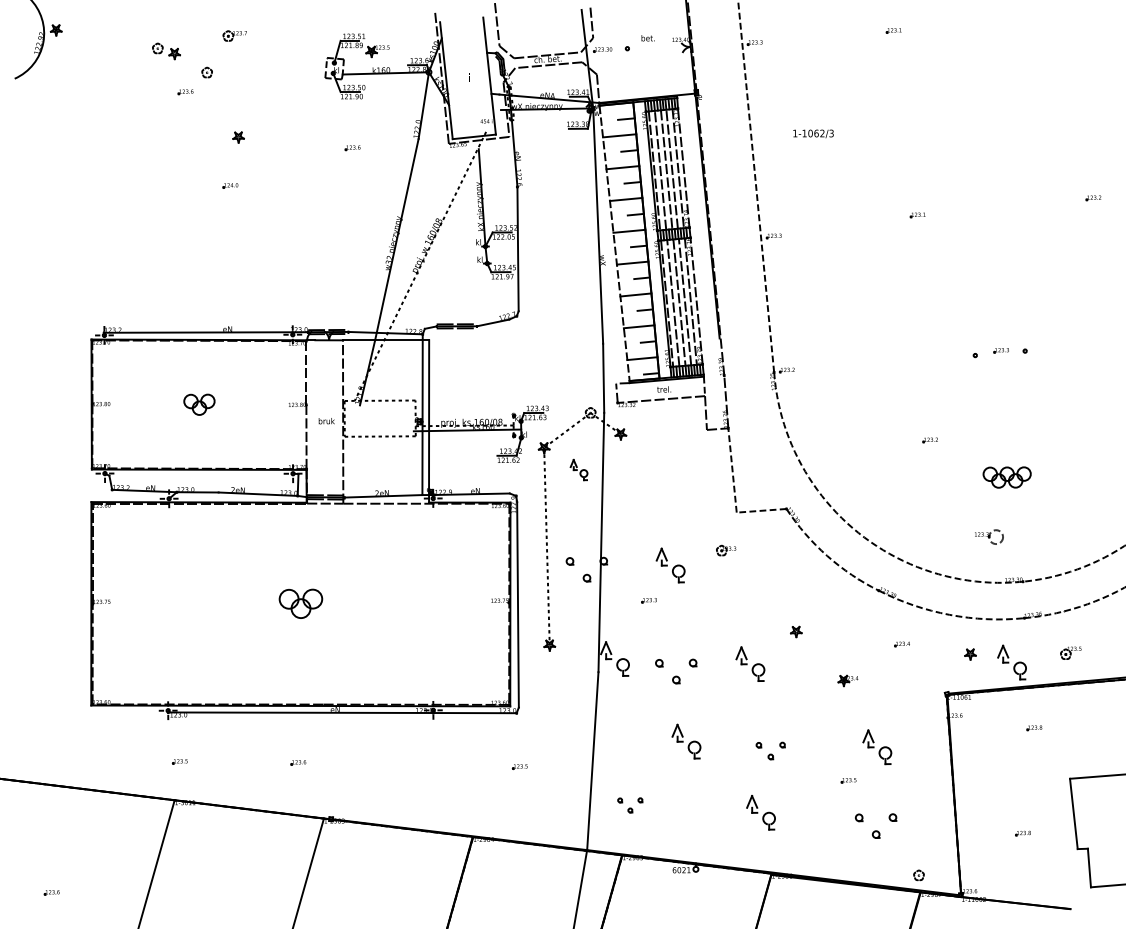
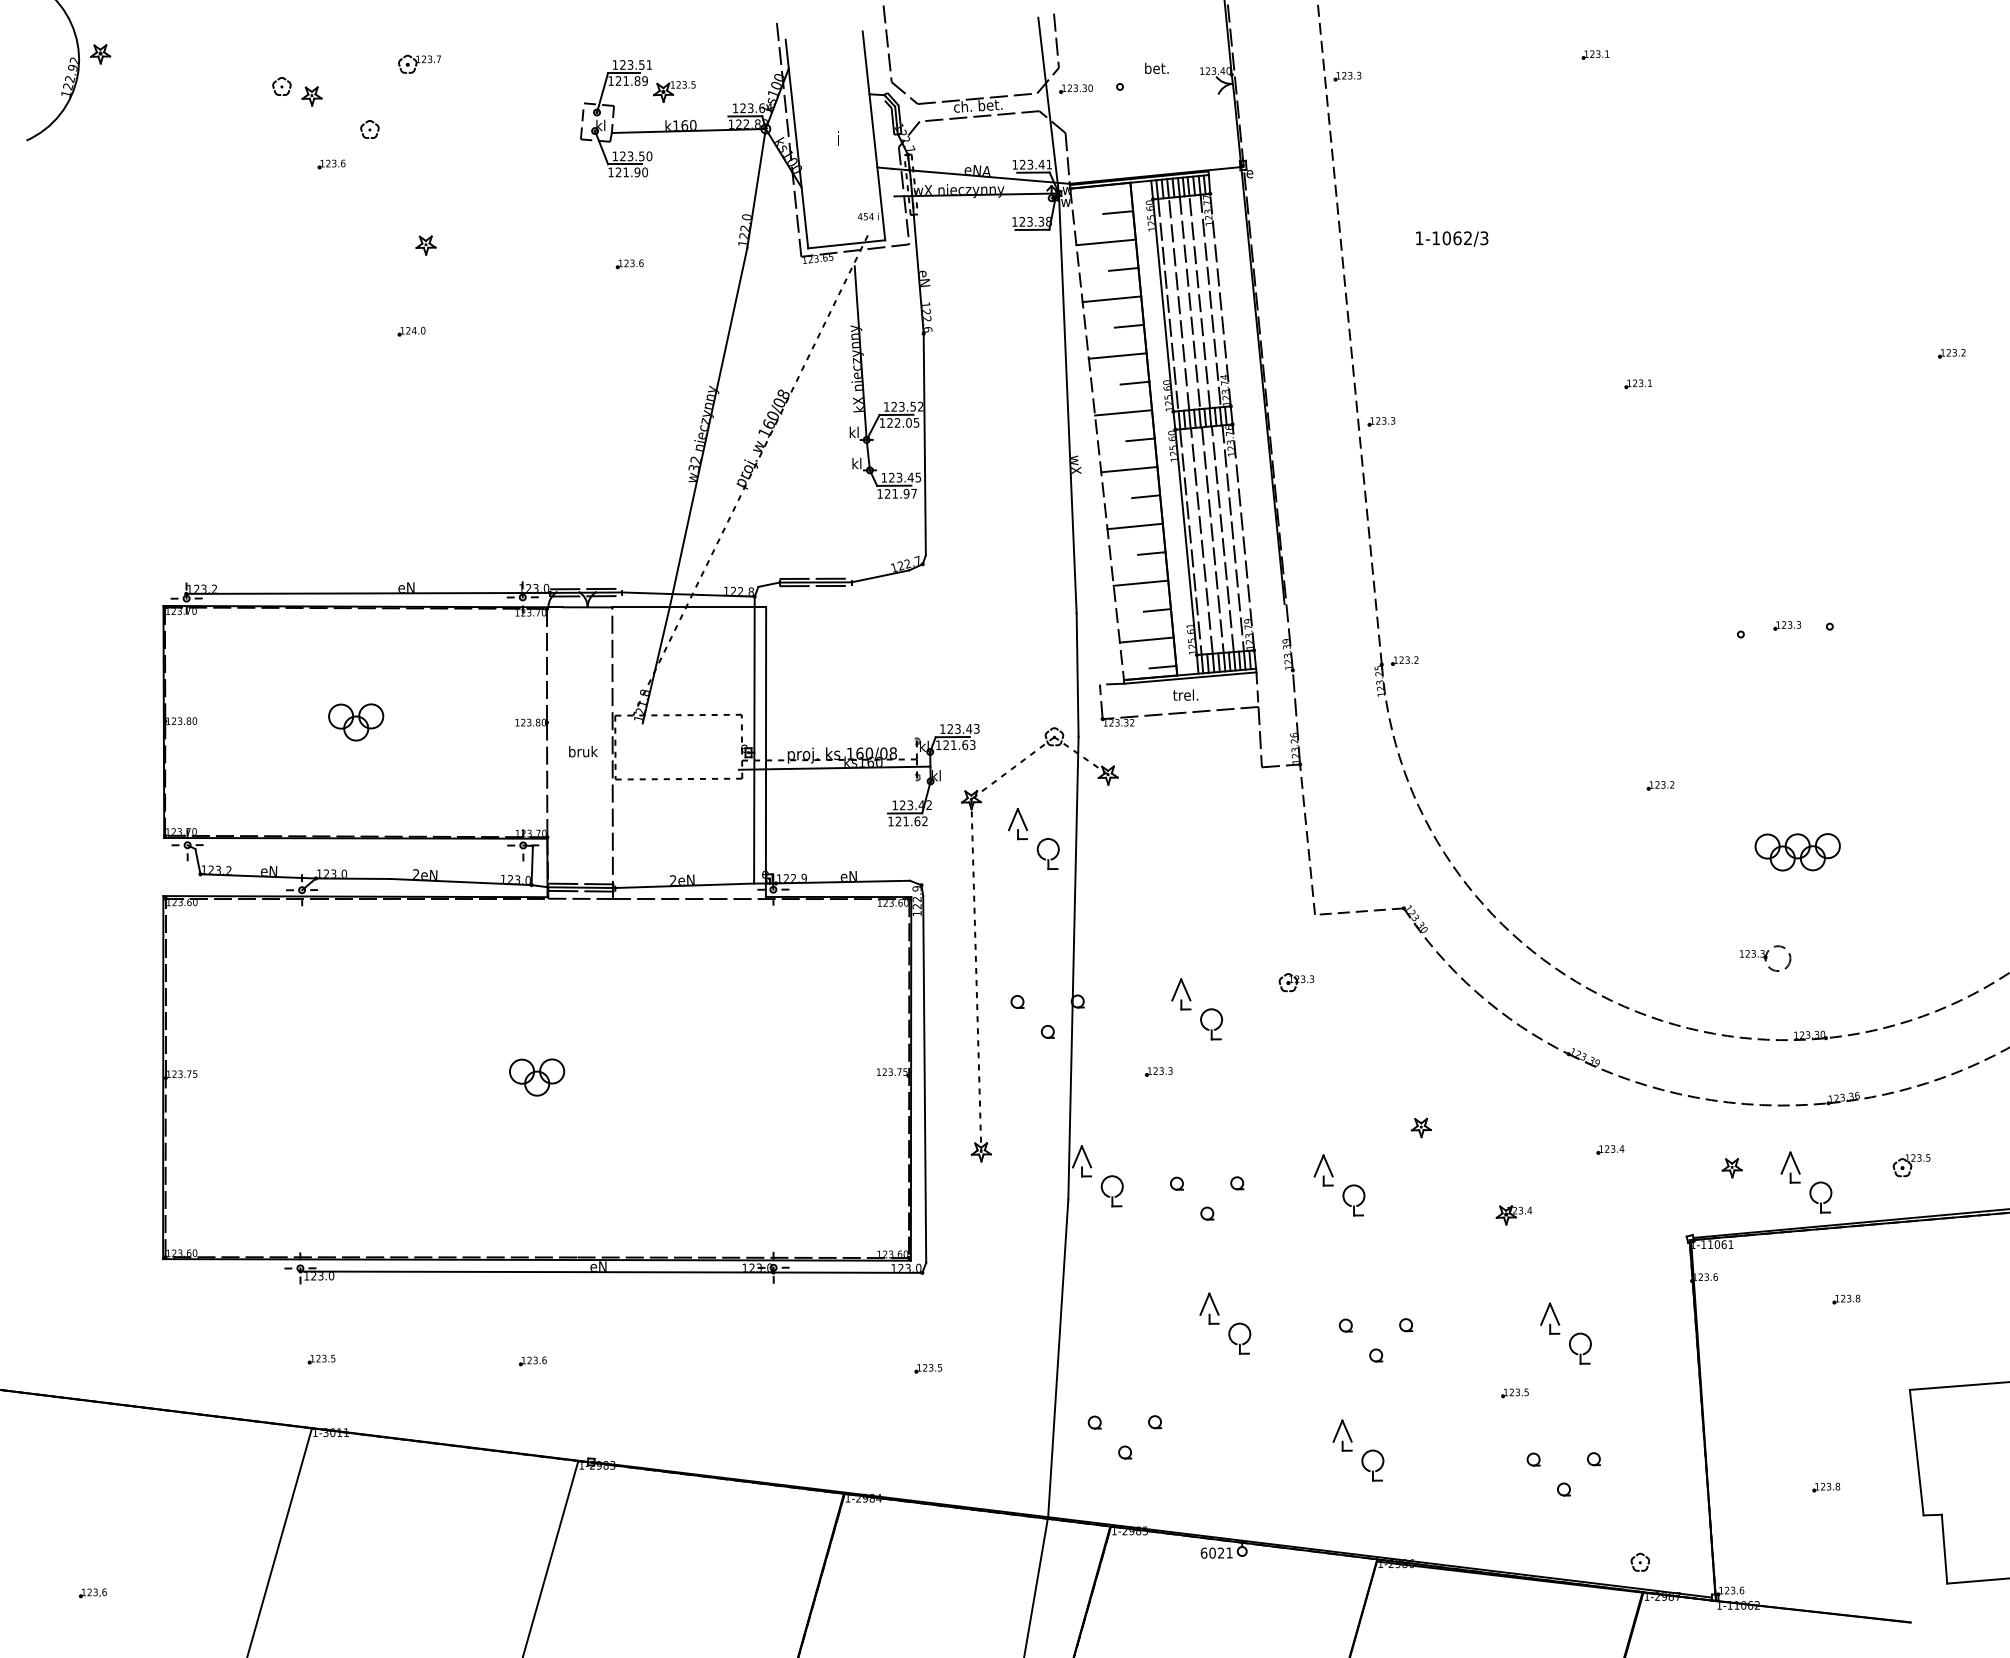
part: (578, 469) -> (1032, 837), size x1.67
part: (300, 603) -> (536, 1077), size x0.71
part: (770, 750) -> (1375, 1339), size x1.43
part: (630, 805) -> (1125, 1437), size x1.67

